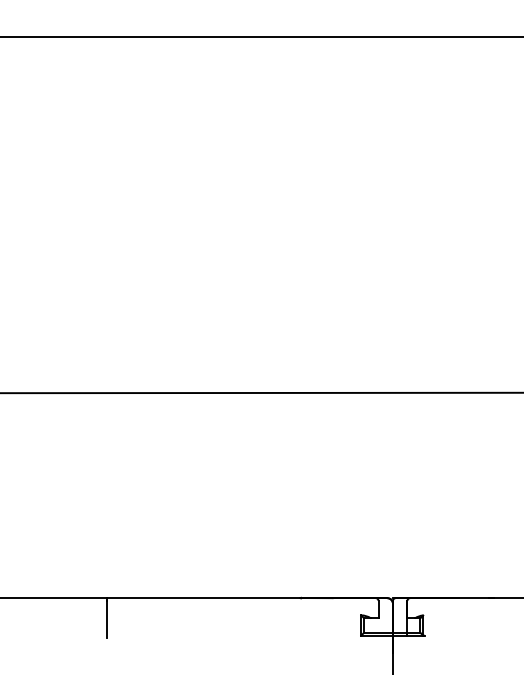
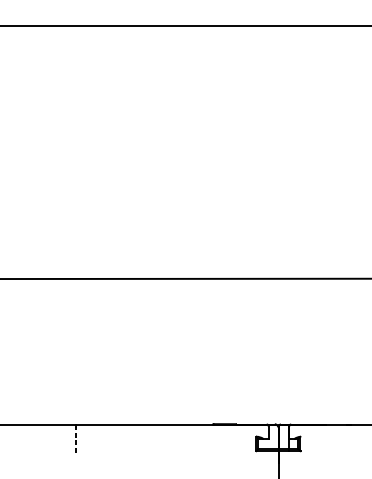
line: (107, 619) -> (76, 439), solid -> dashed

